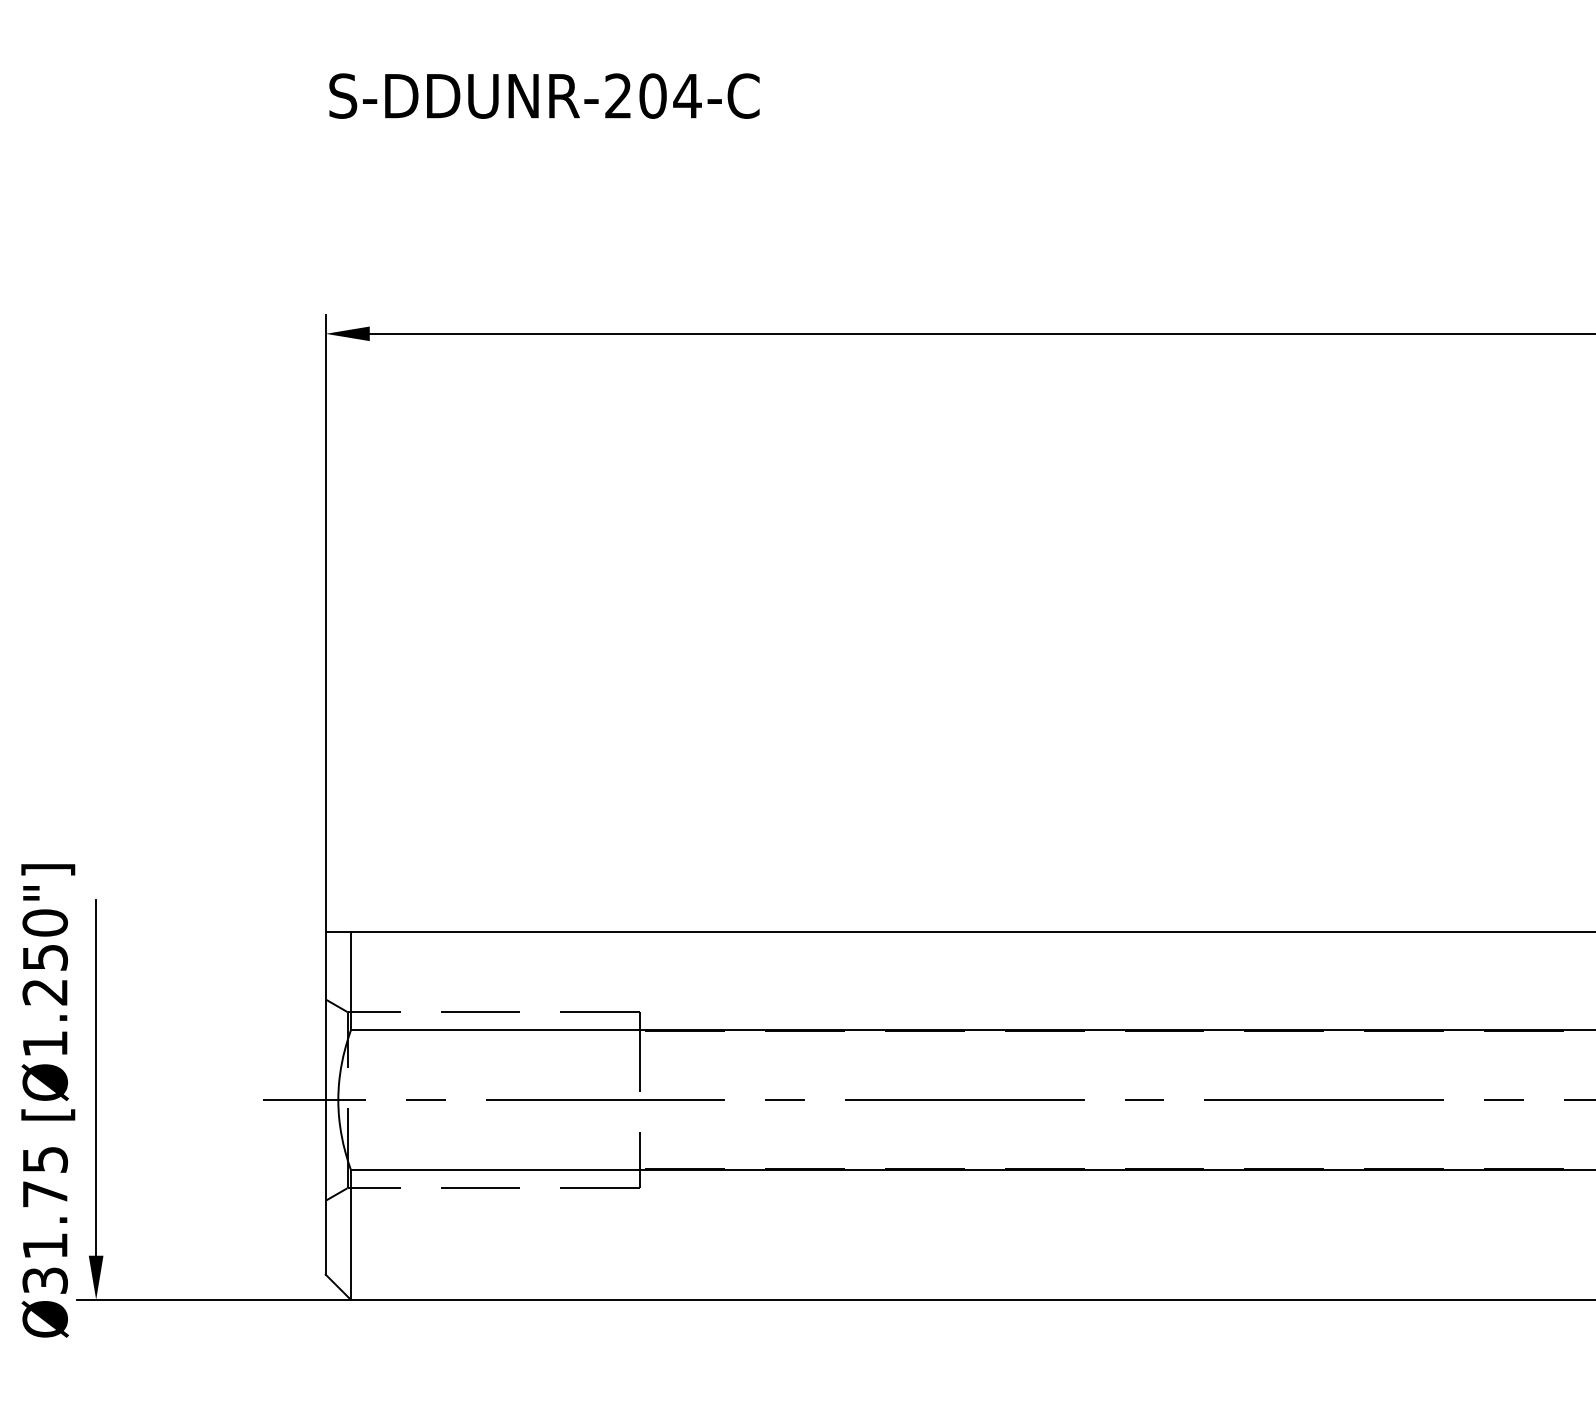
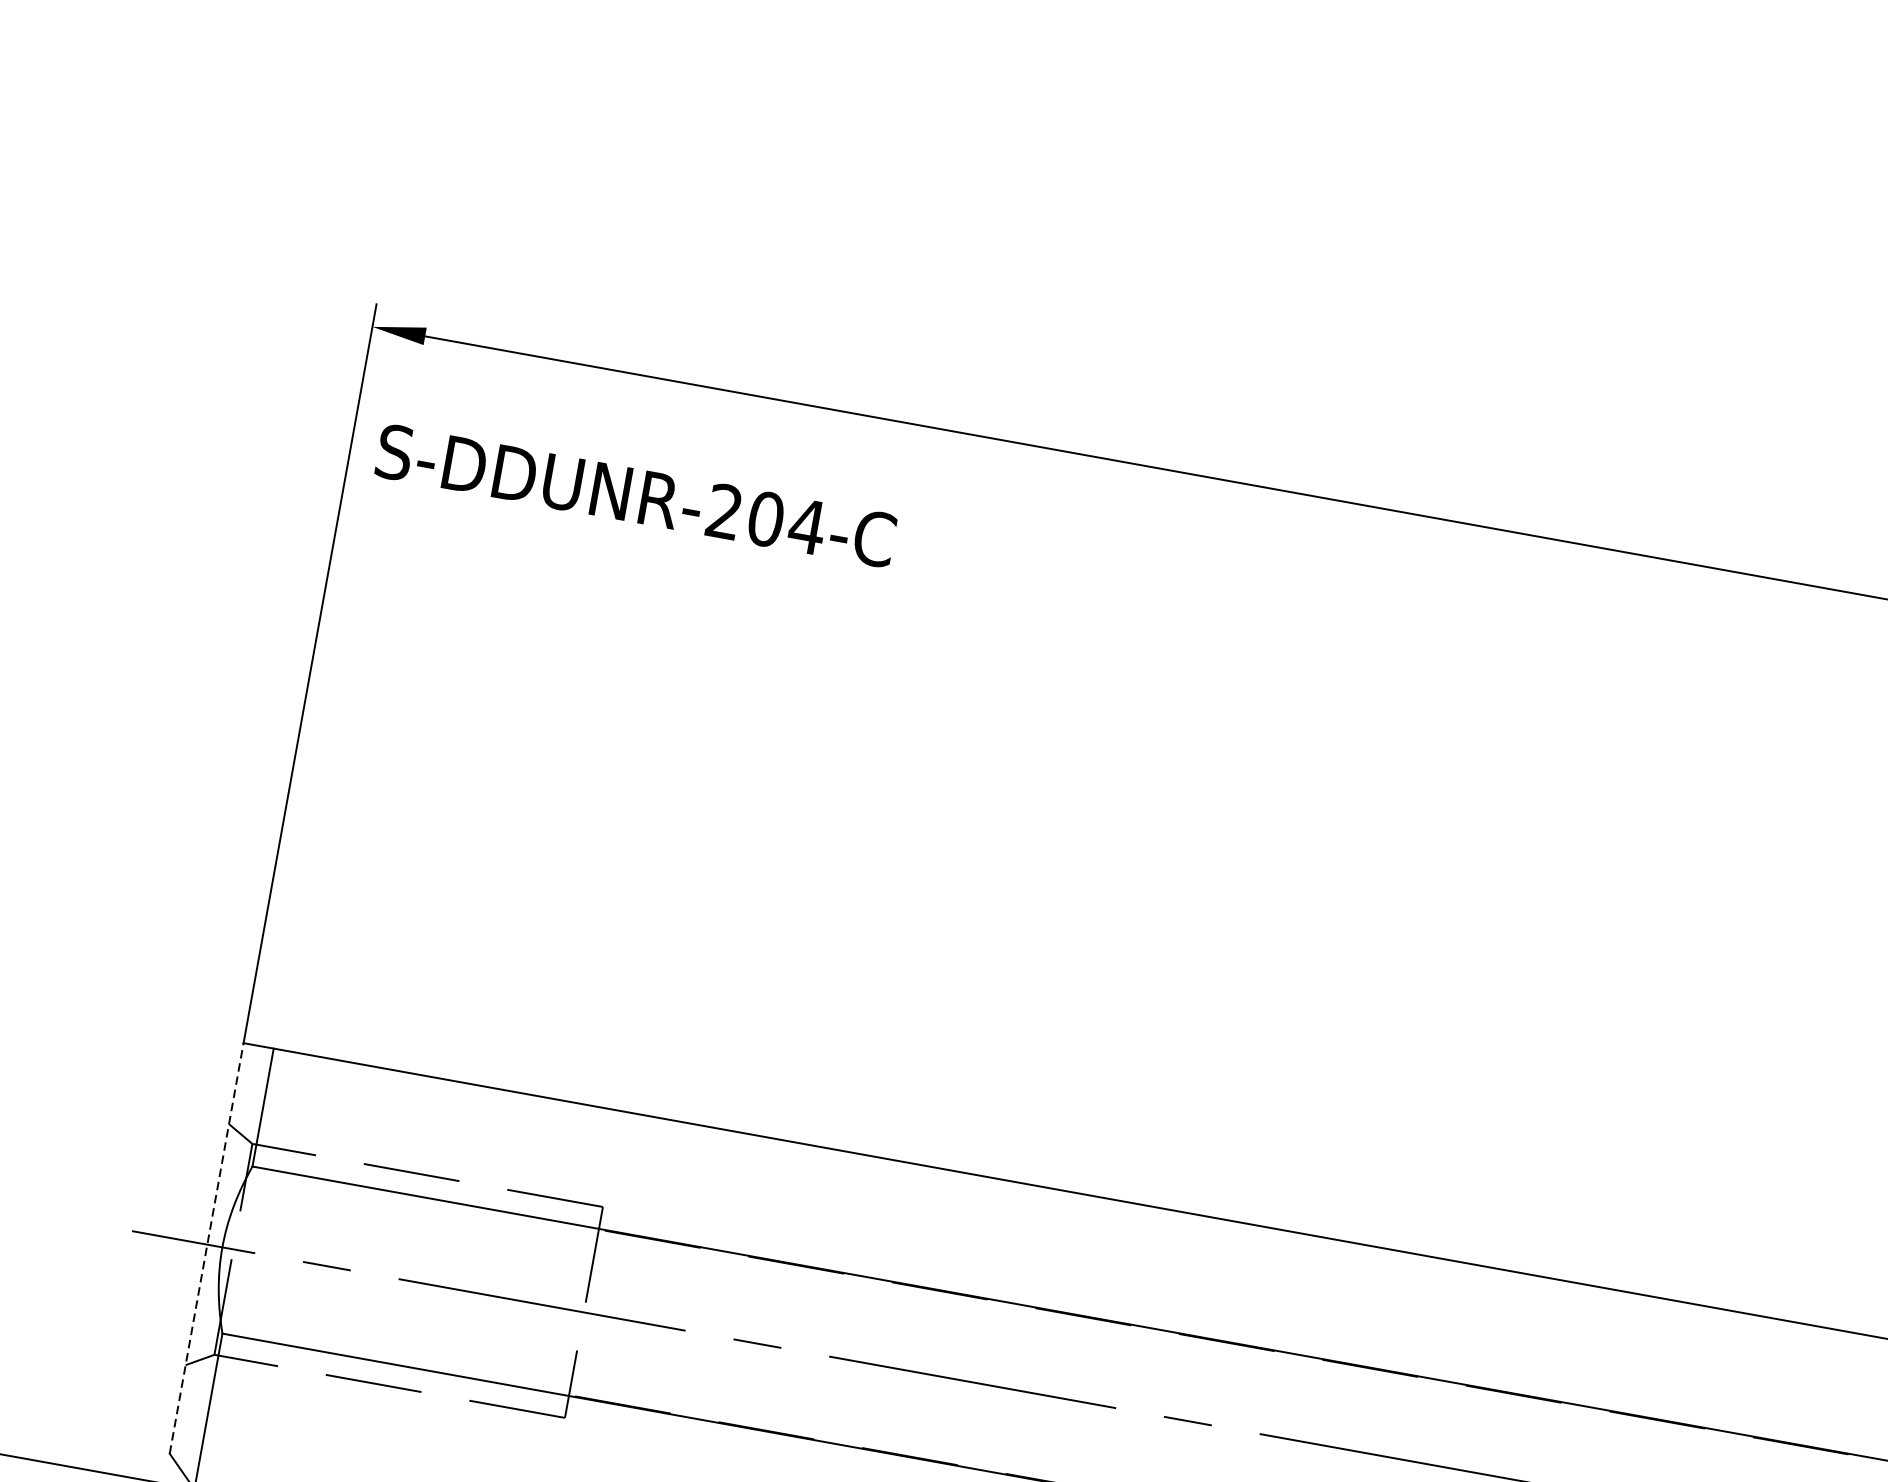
text: (544, 95) -> (636, 495), moved
line: (325, 1102) -> (206, 1247), solid -> dashed

